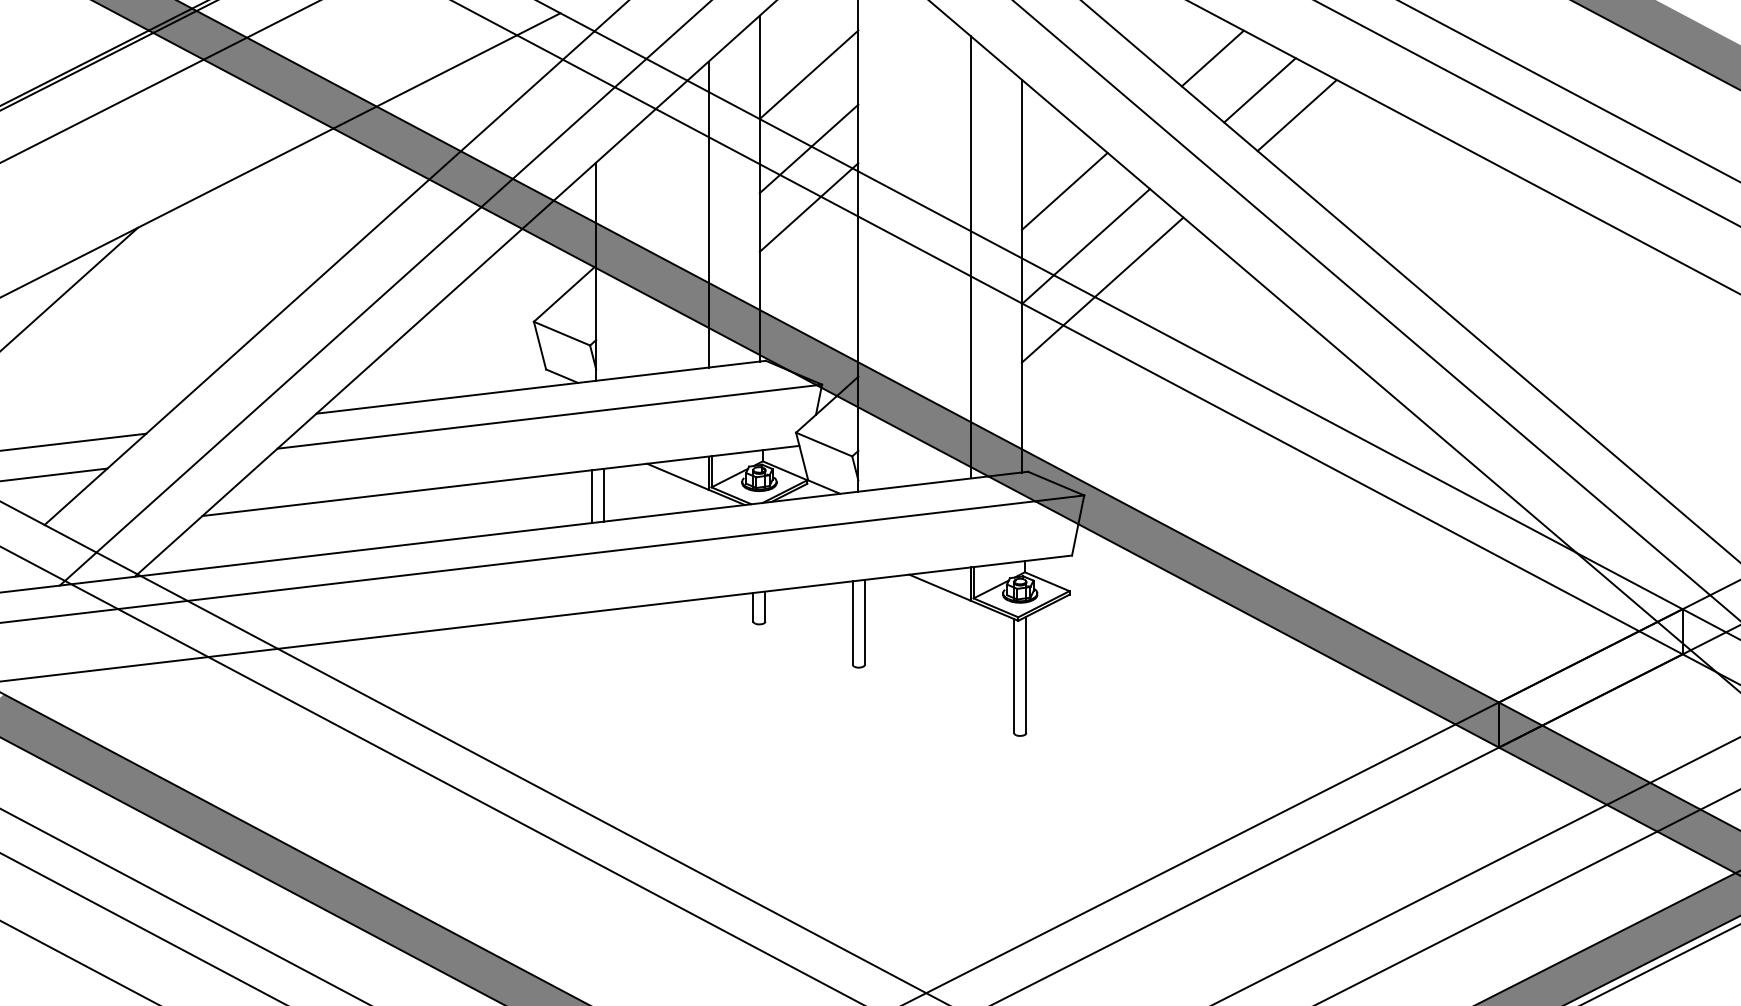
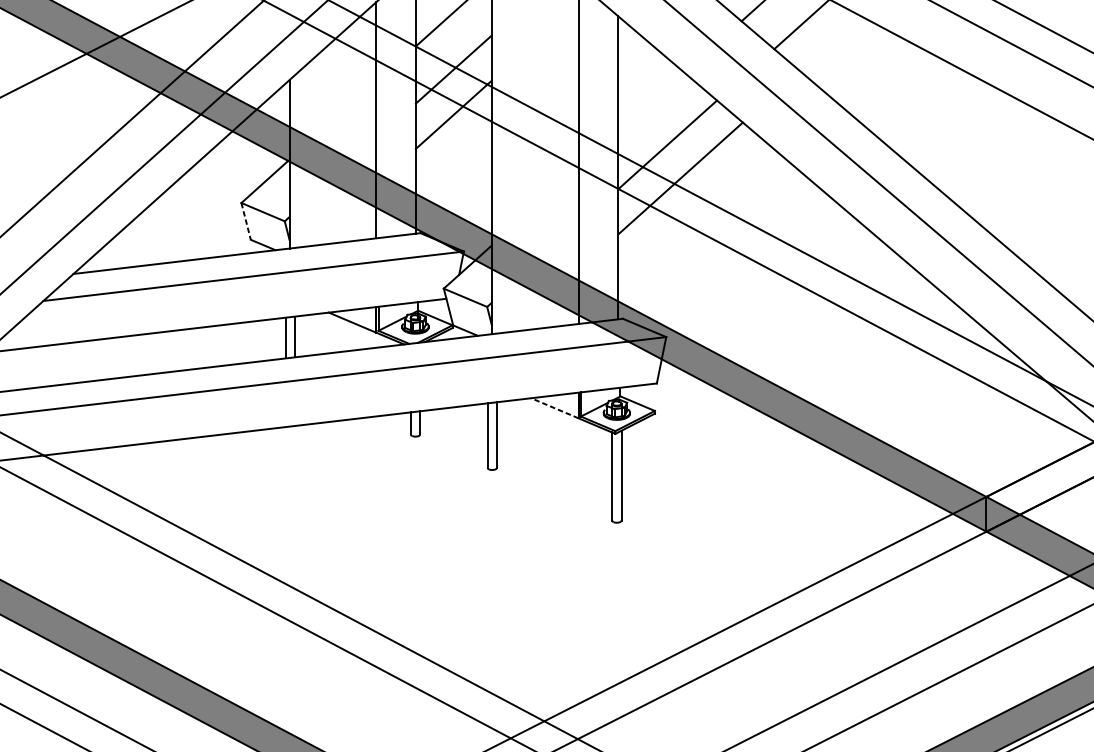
line: (1296, 115) -> (830, 43), removed
line: (1064, 190) -> (651, 101), removed
line: (540, 345) -> (246, 221), solid -> dashed
line: (939, 587) -> (554, 408), solid -> dashed

